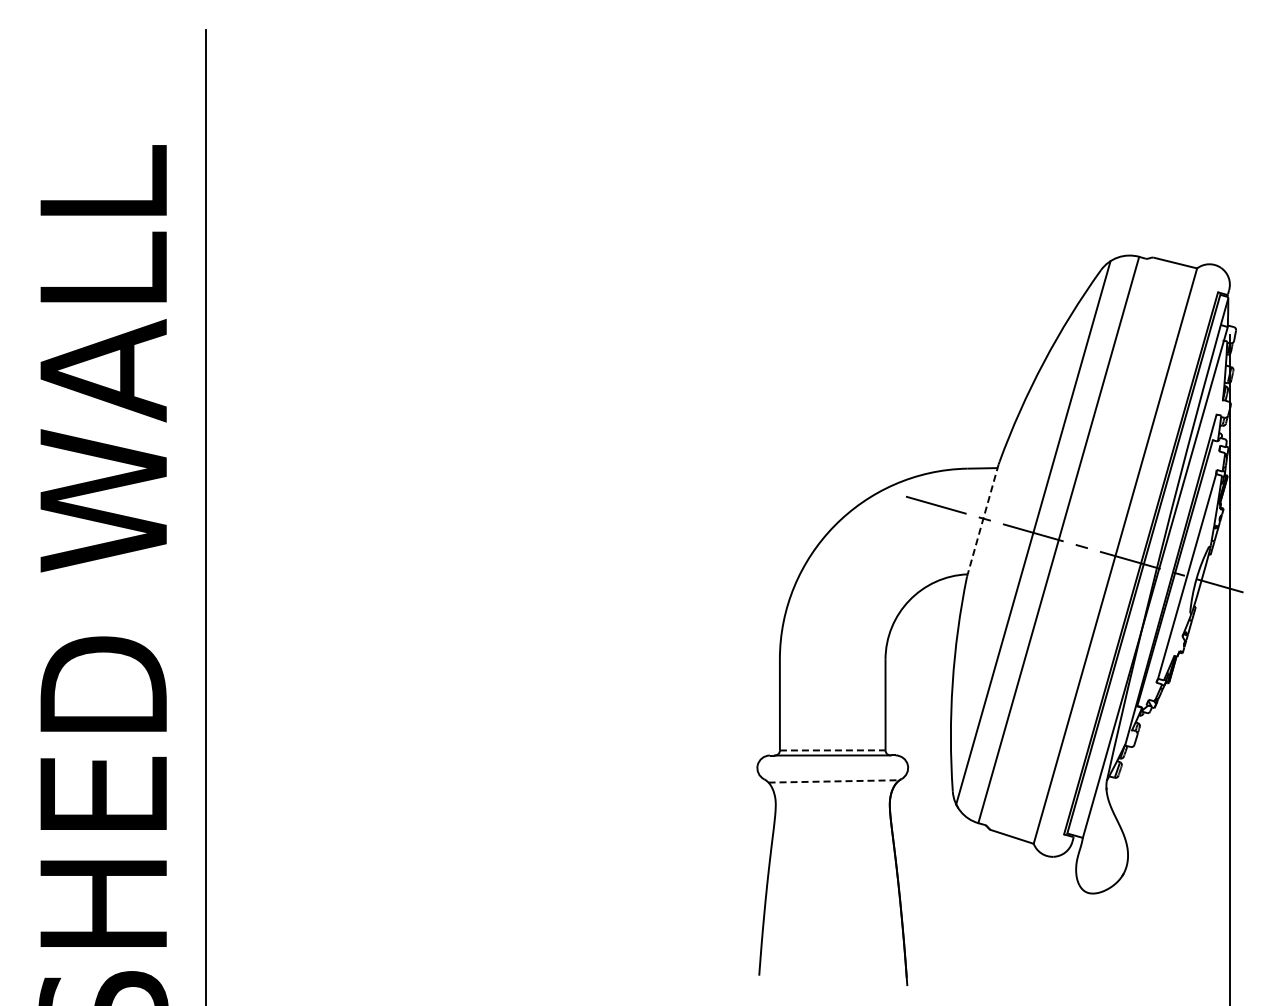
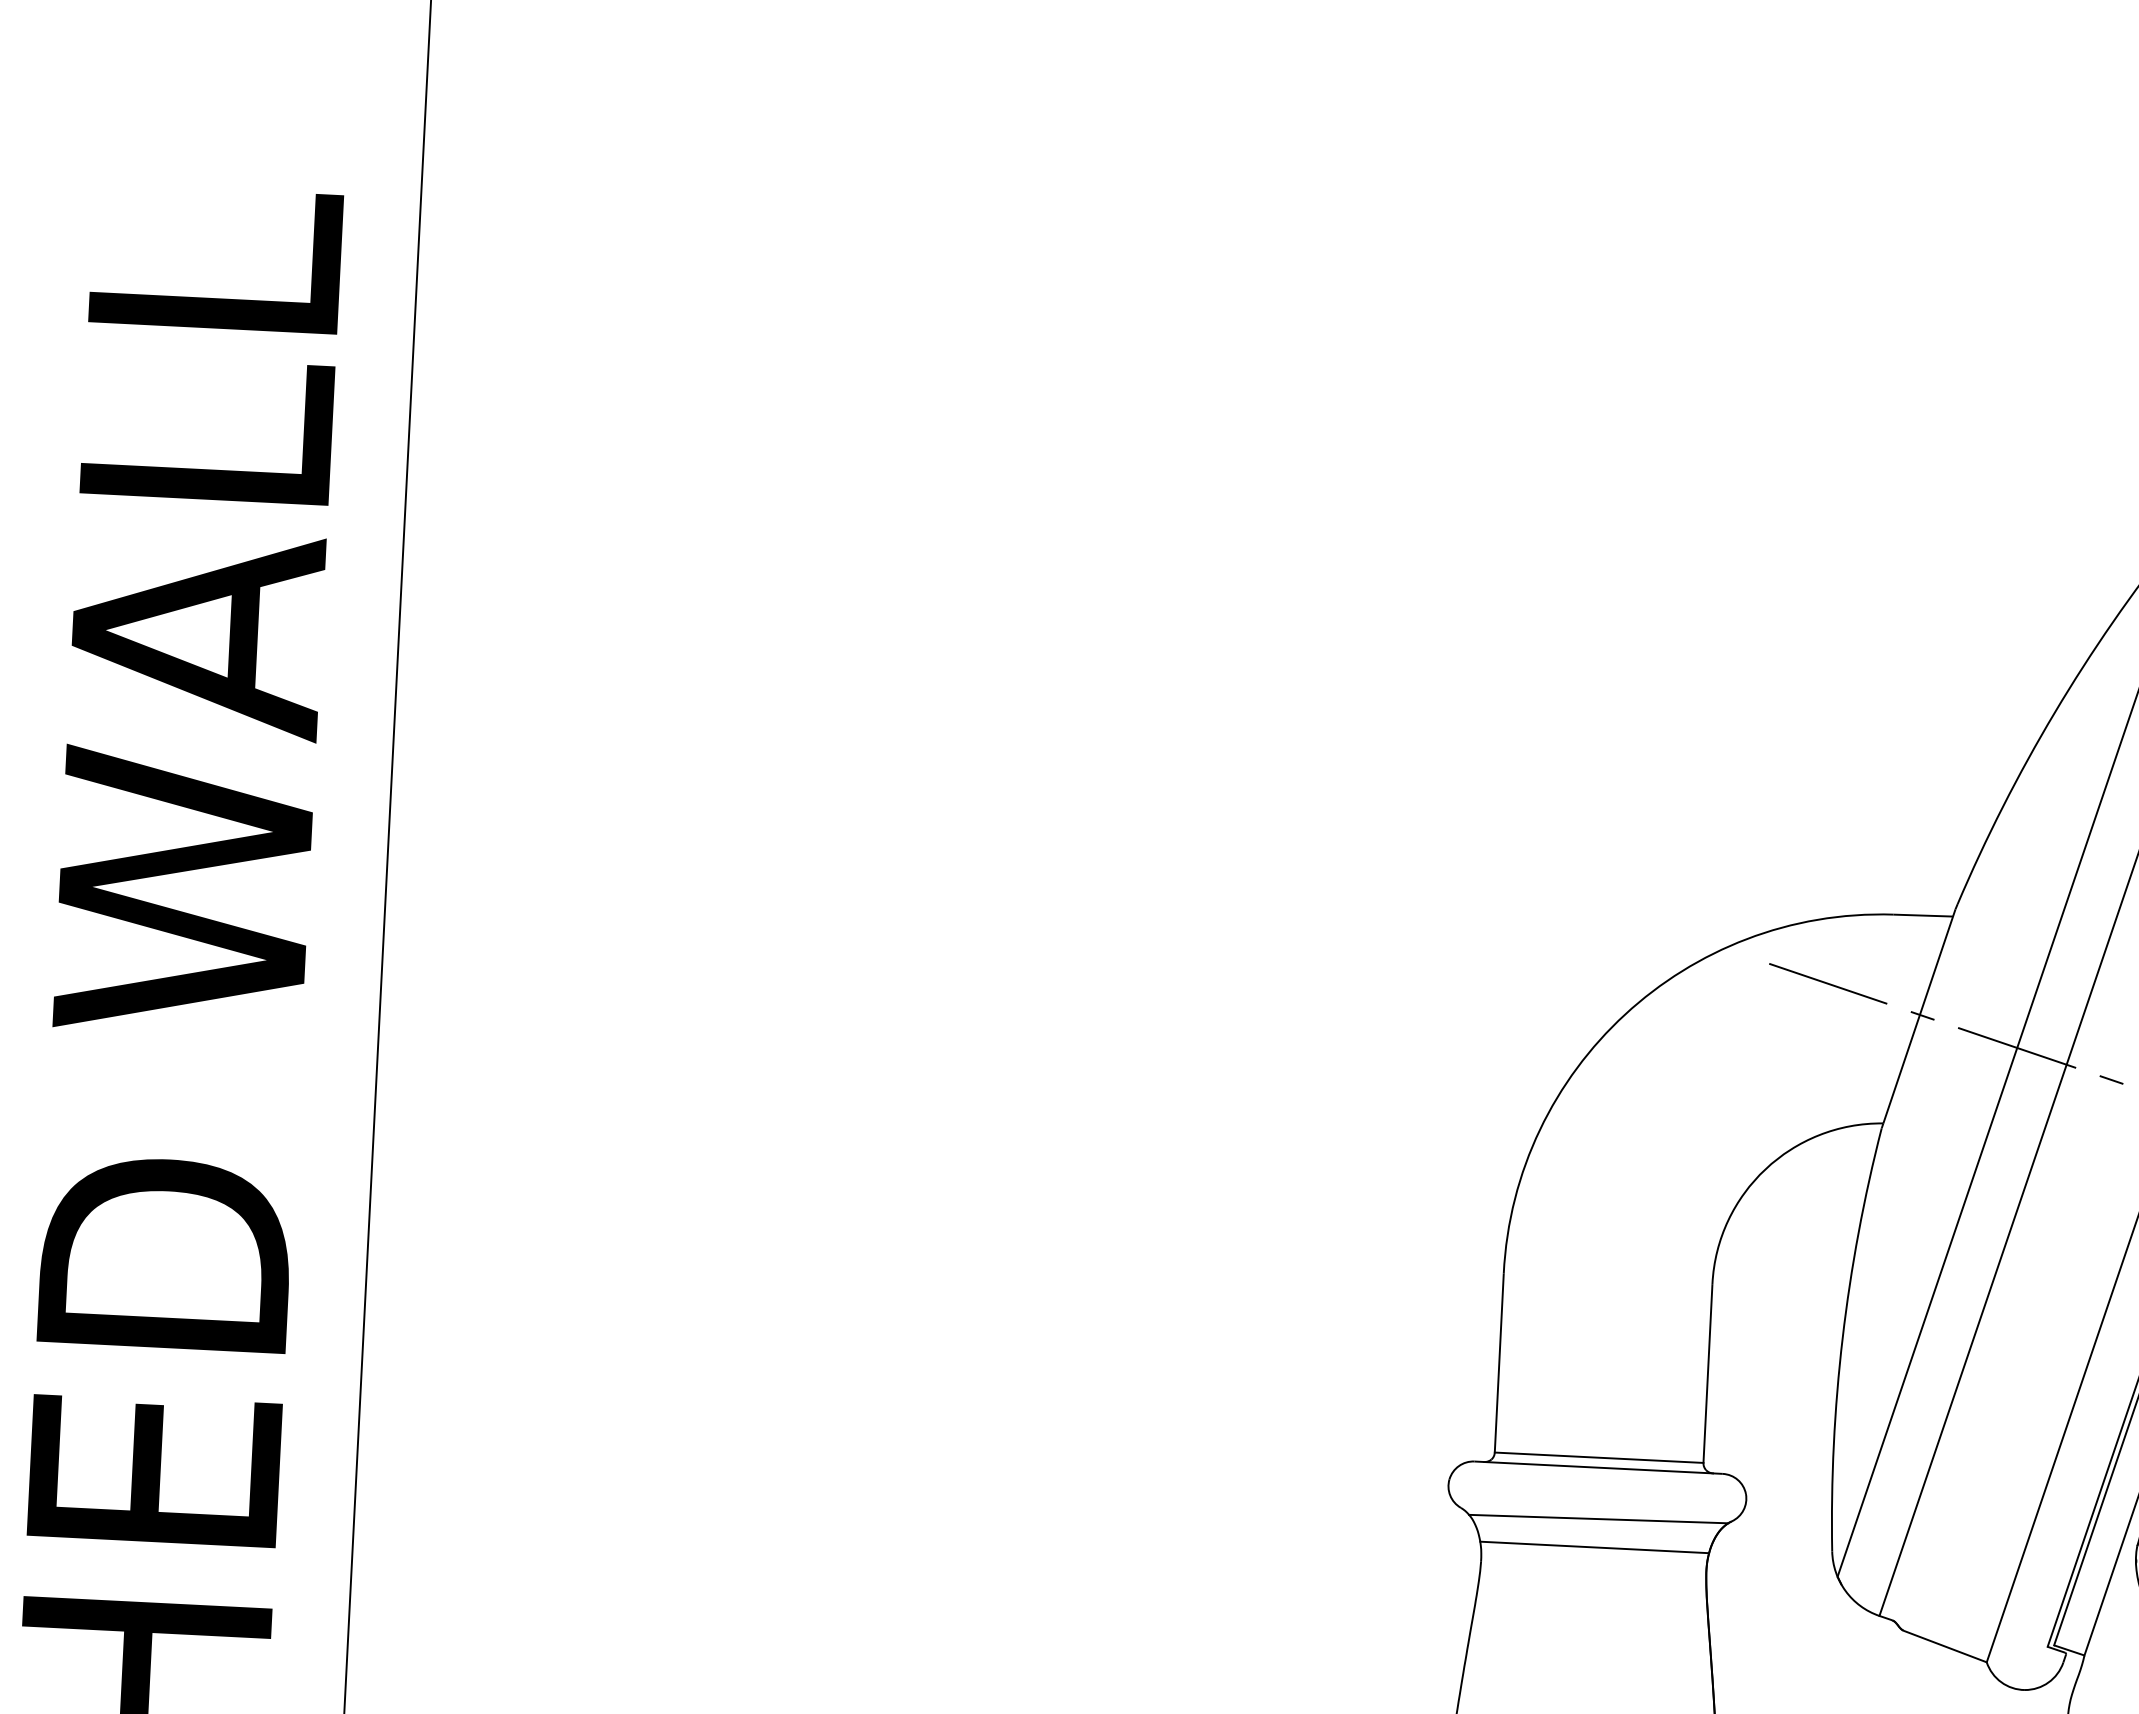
line: (983, 519) -> (1920, 1016), dashed -> solid
line: (832, 750) -> (1598, 1457), dashed -> solid
line: (834, 781) -> (1599, 1519), dashed -> solid
line: (832, 795) -> (1594, 1546), added

